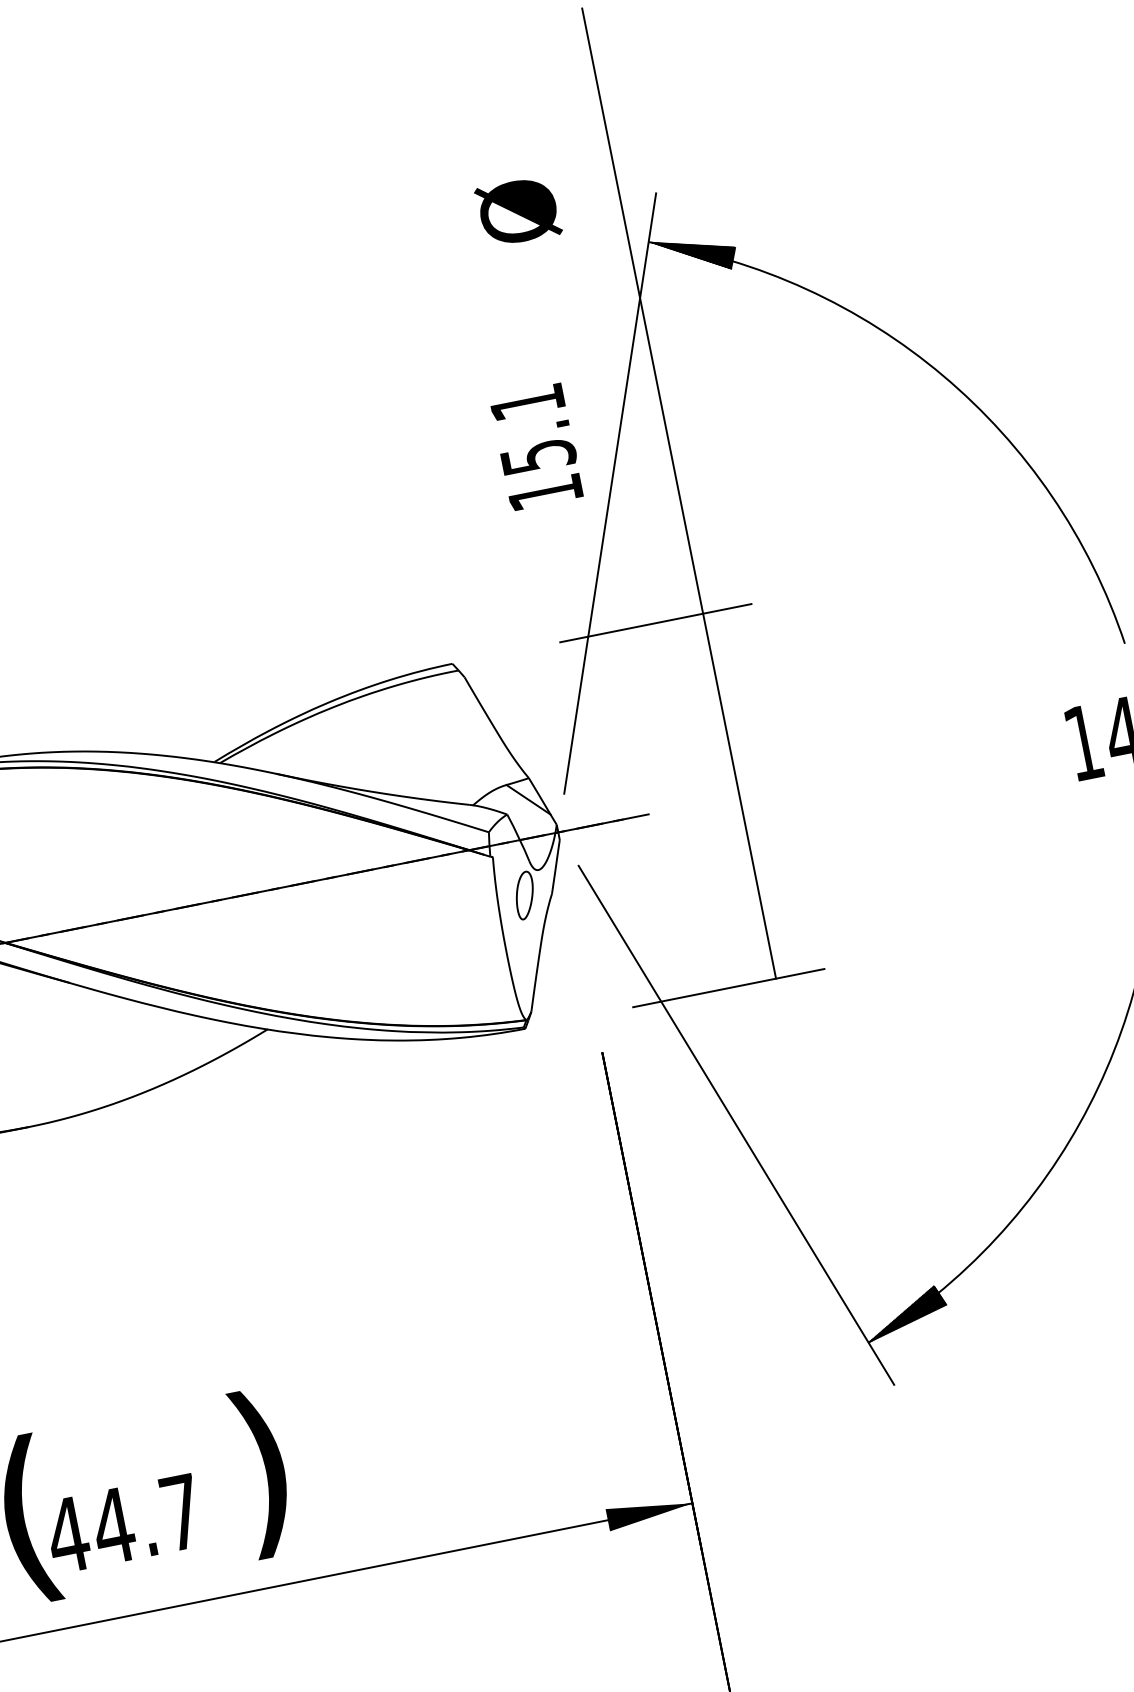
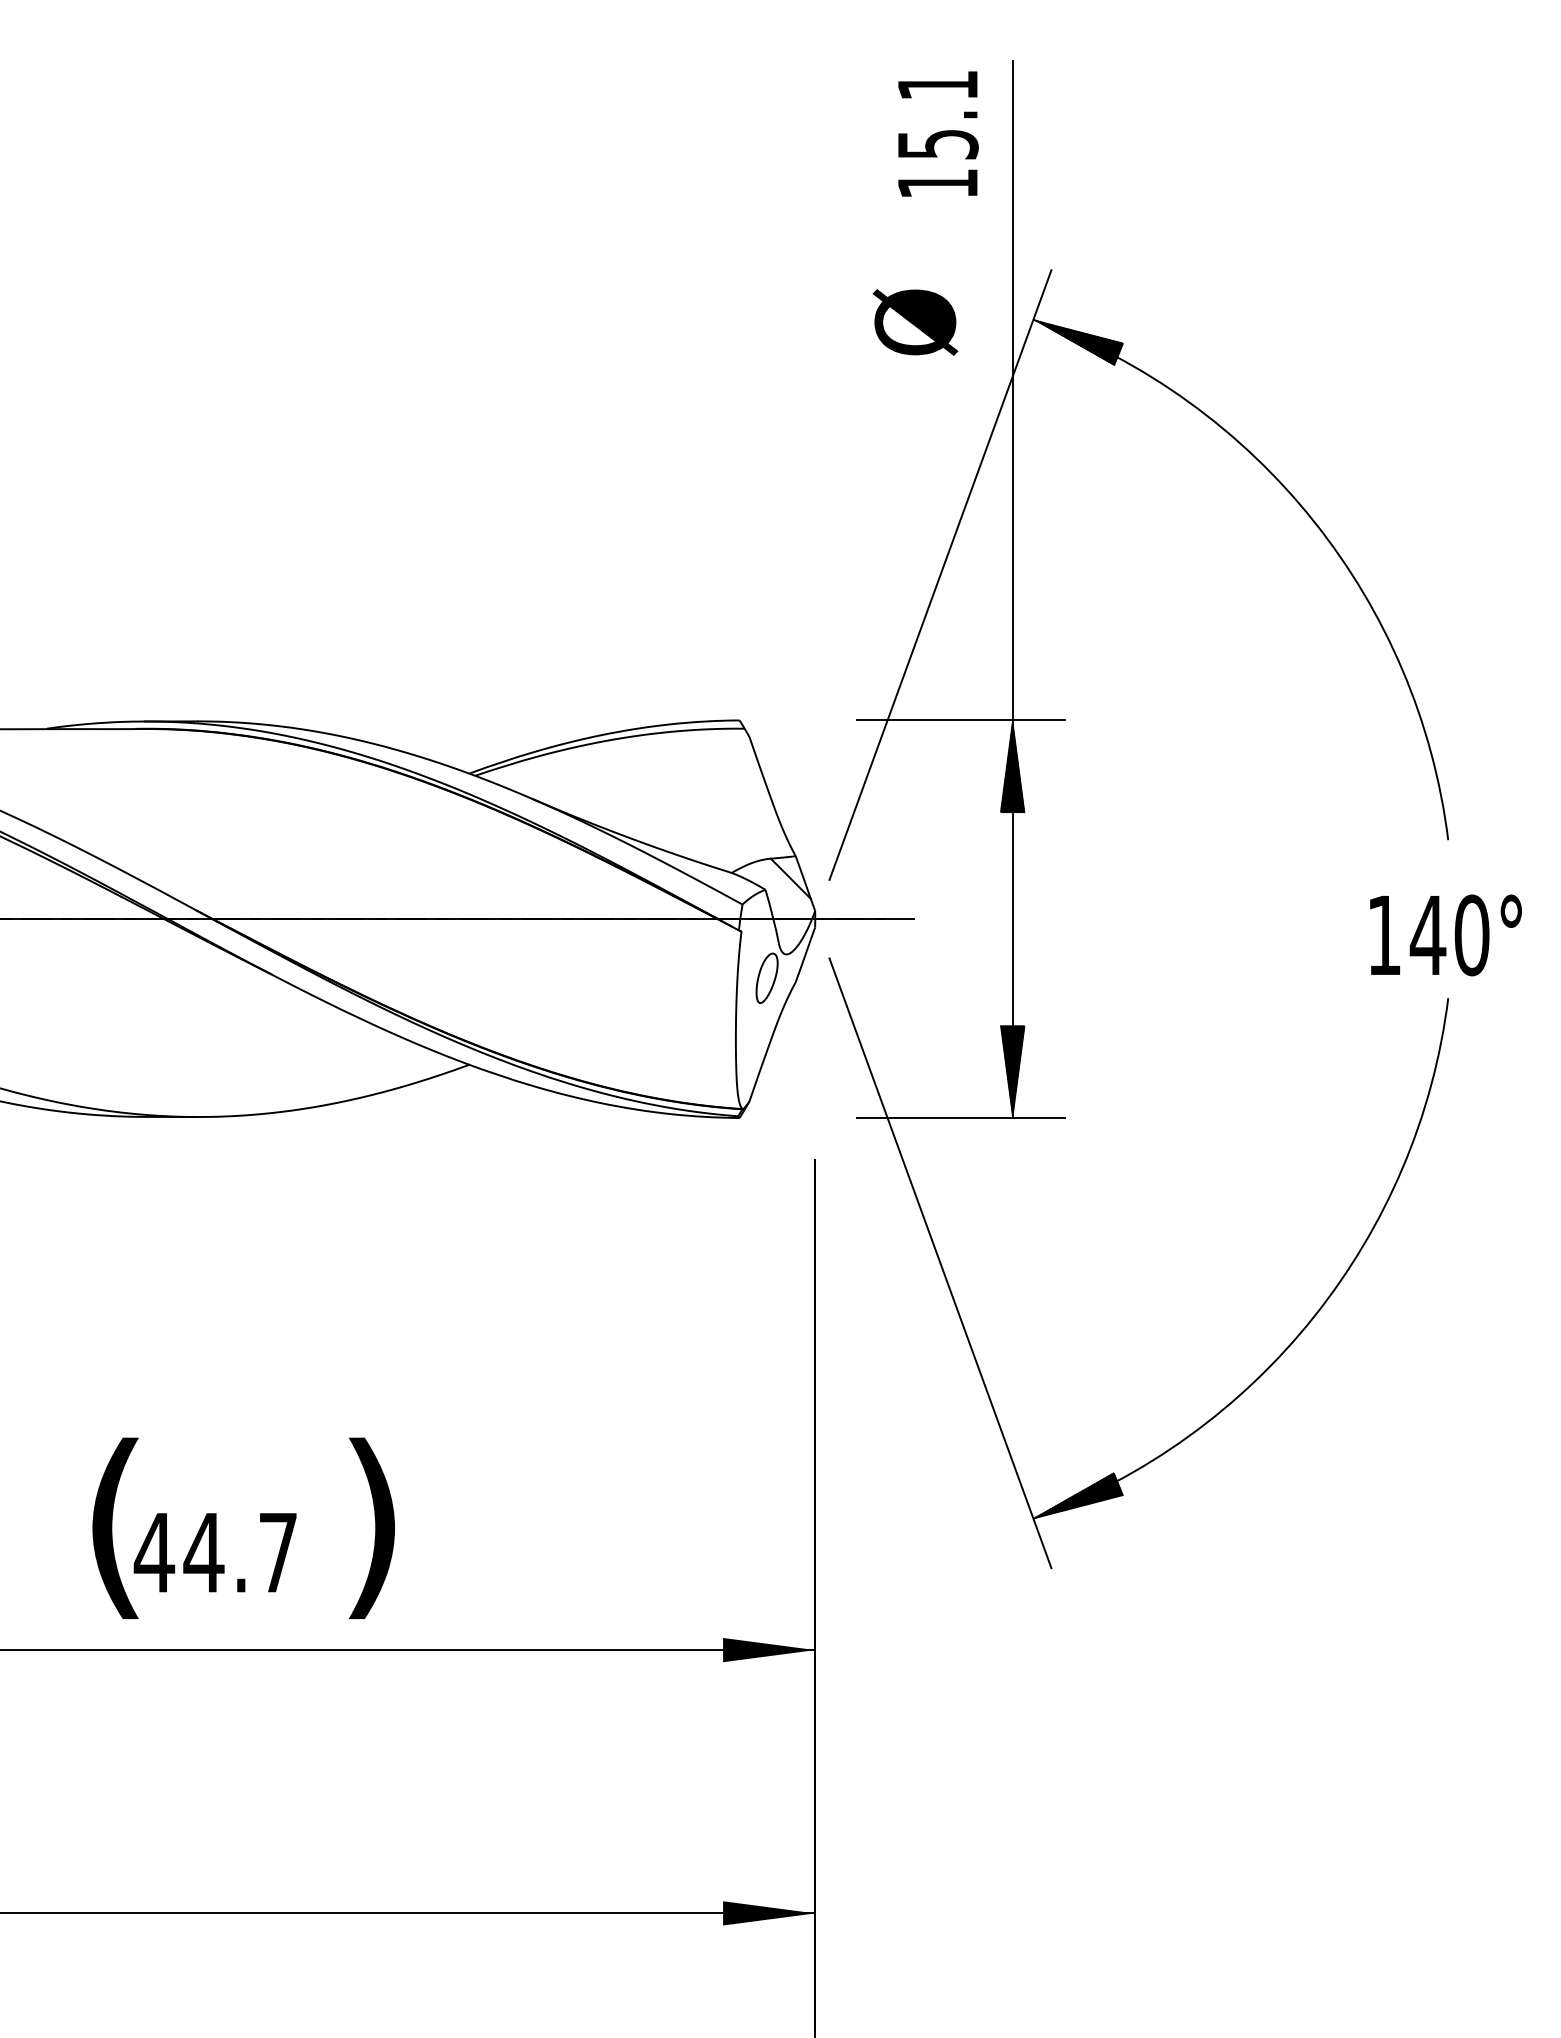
text: (518, 211) -> (915, 322), moved
text: (536, 446) -> (938, 133), moved
hatch: (711, 656) -> (1012, 766), added
hatch: (767, 936) -> (1012, 1071), added

